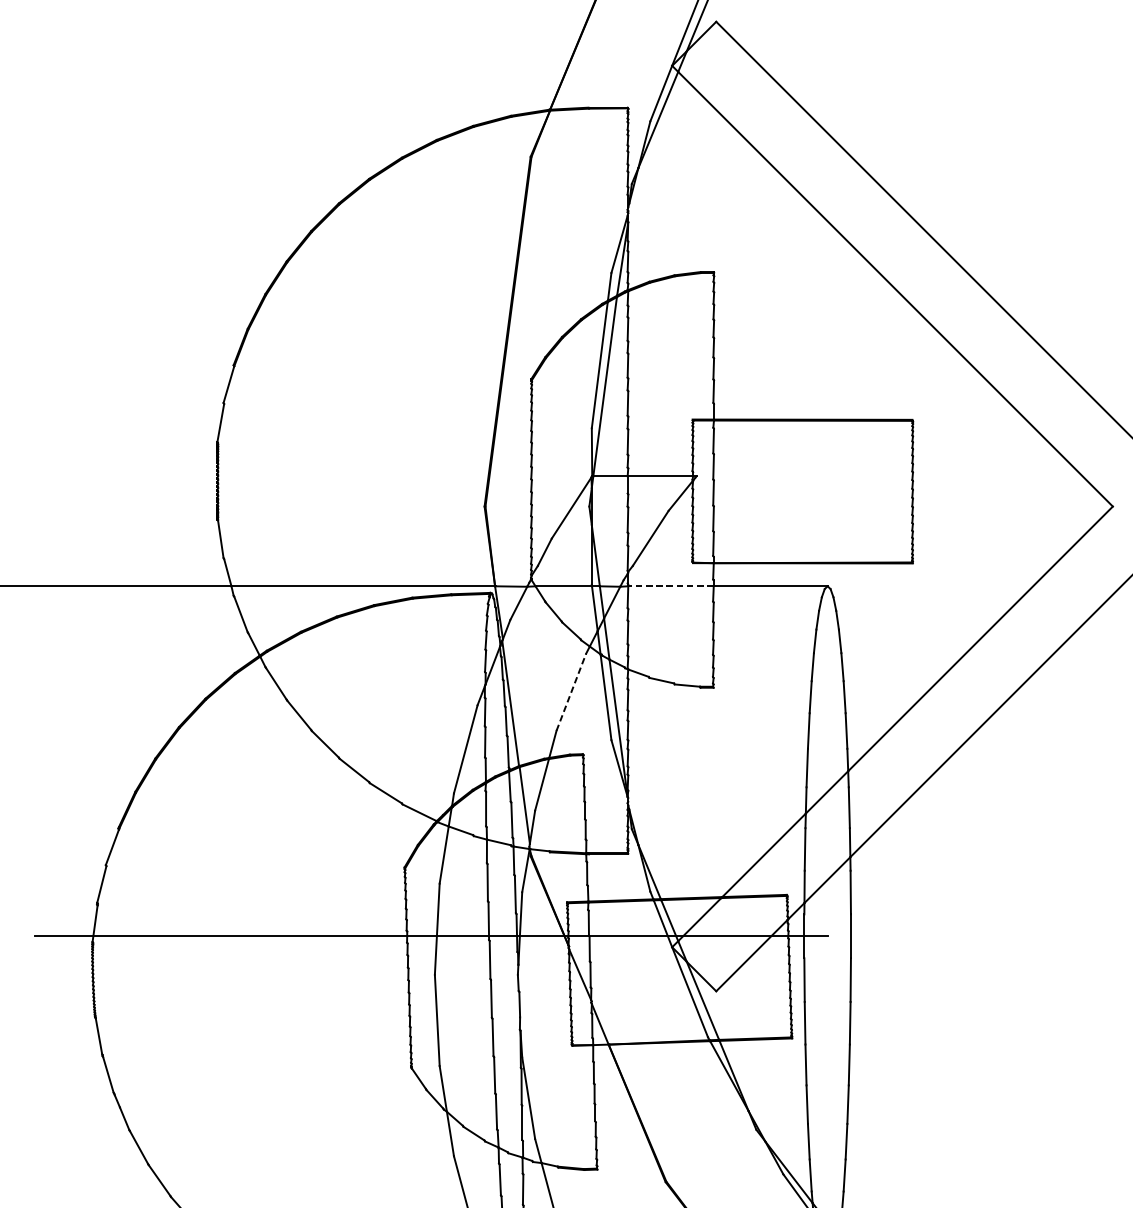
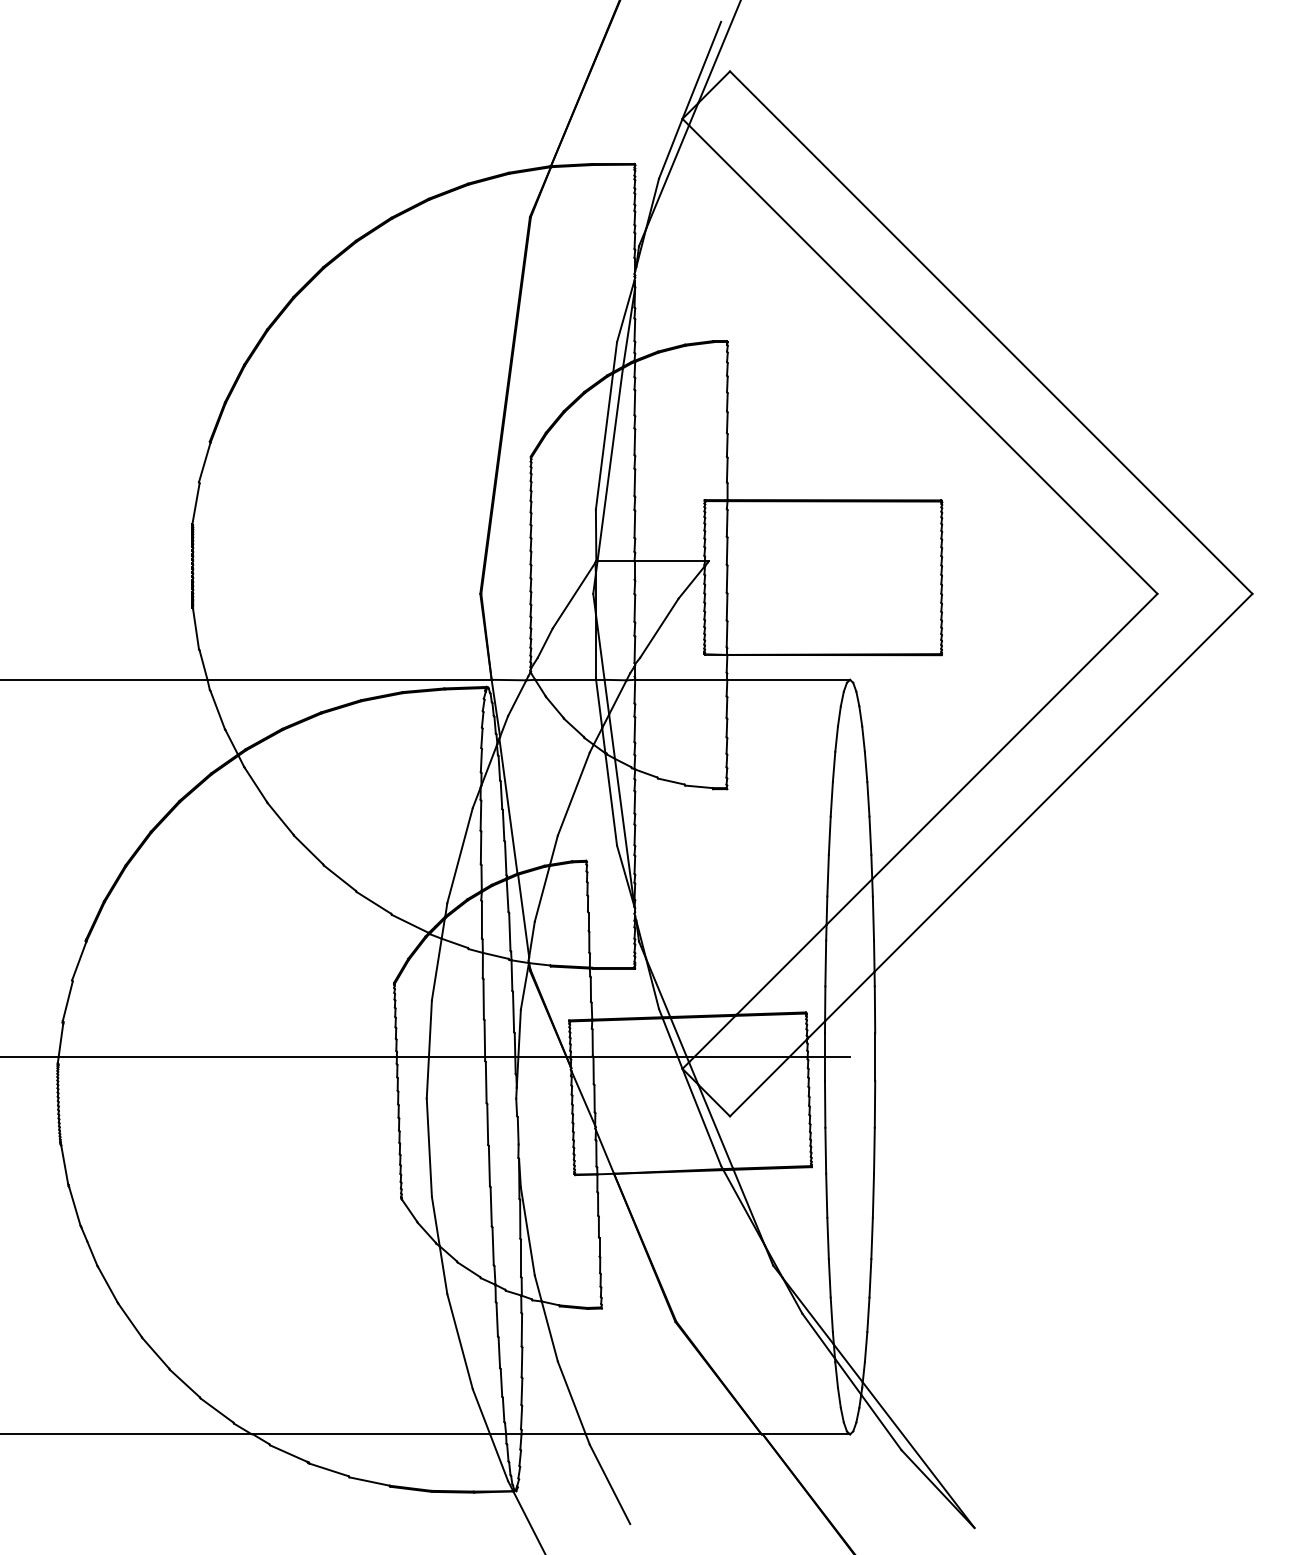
line: (670, 585) -> (680, 679), dashed -> solid
line: (571, 692) -> (573, 794), dashed -> solid

